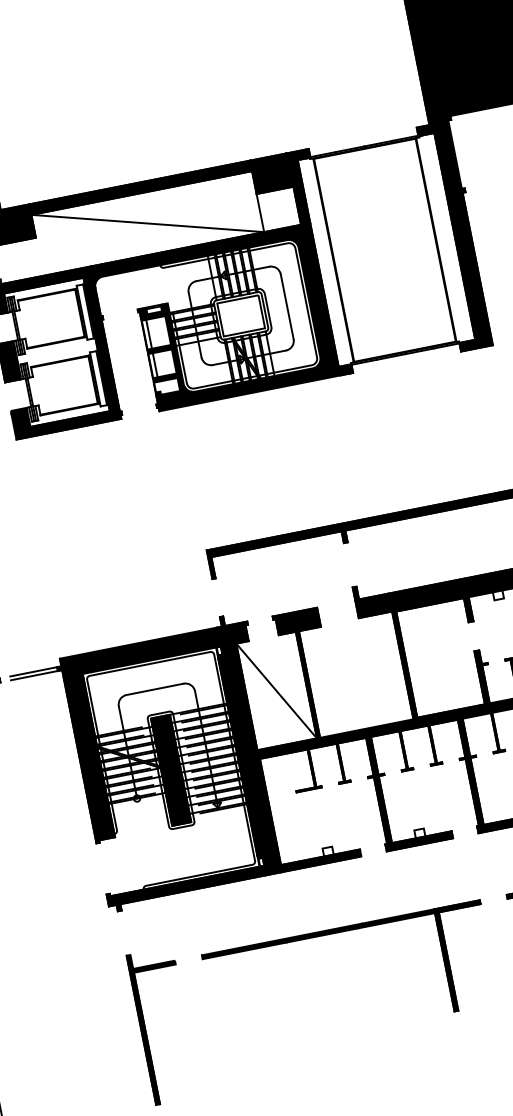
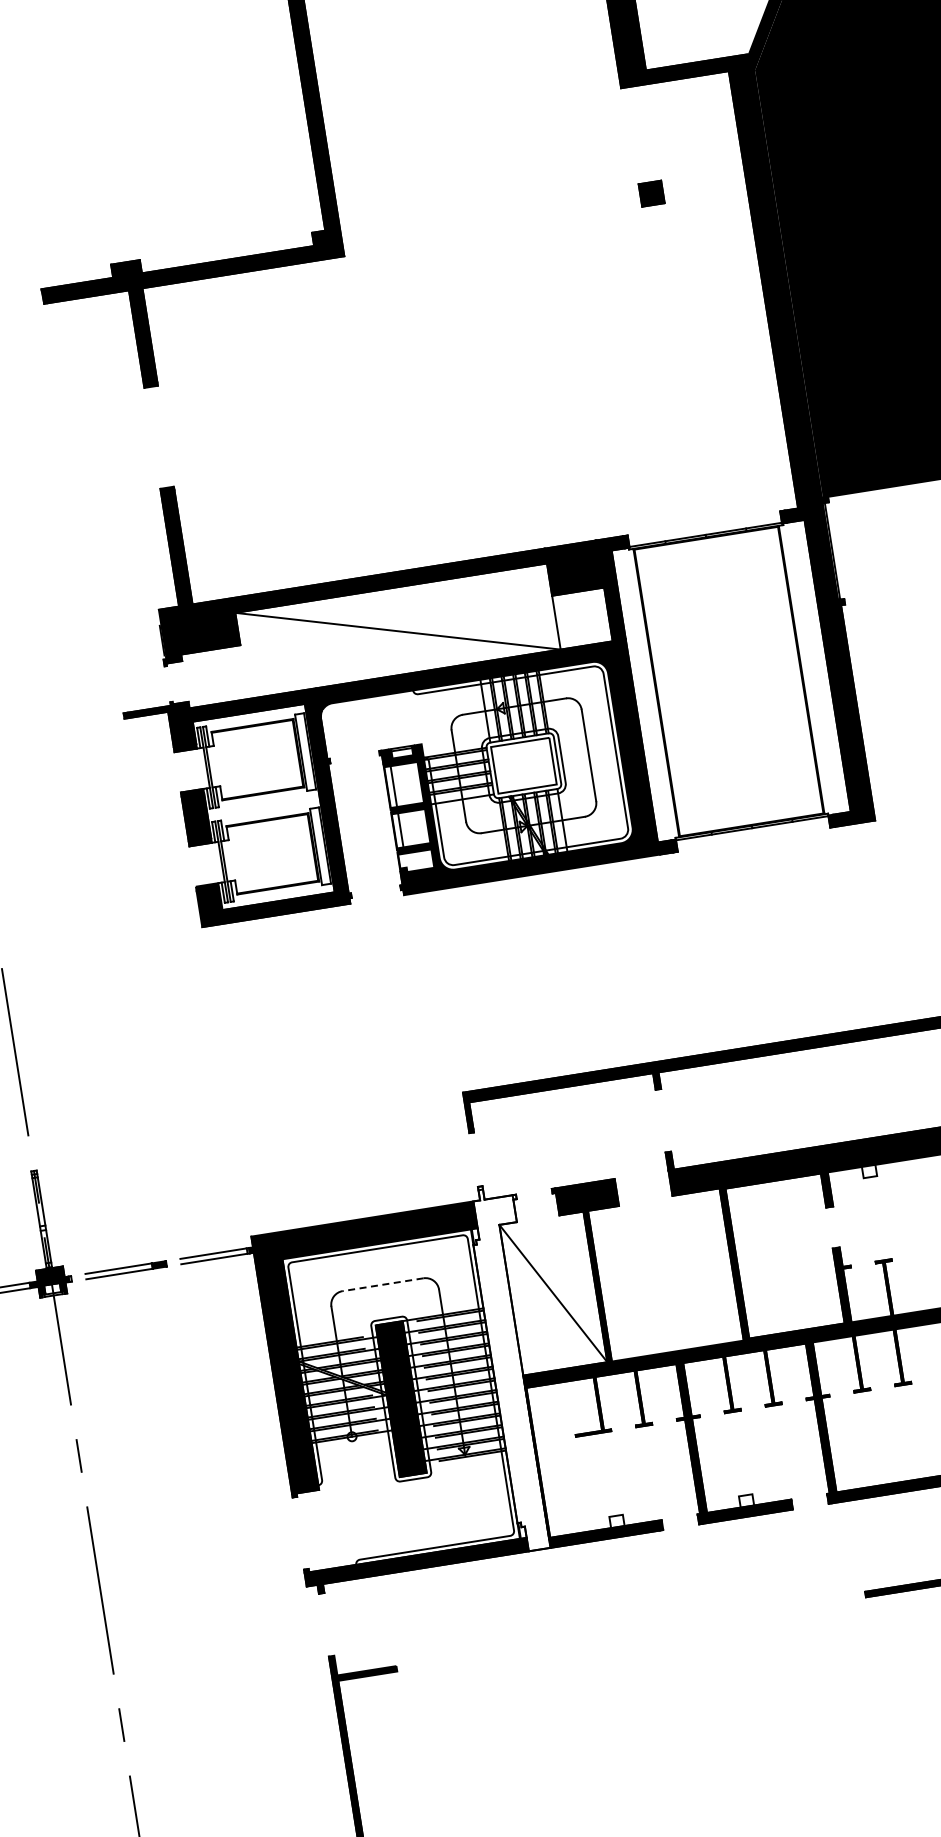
line: (155, 689) -> (383, 1284), solid -> dashed
fill: (248, 745) -> (511, 1368), removed
part: (338, 933) -> (626, 1636), removed

